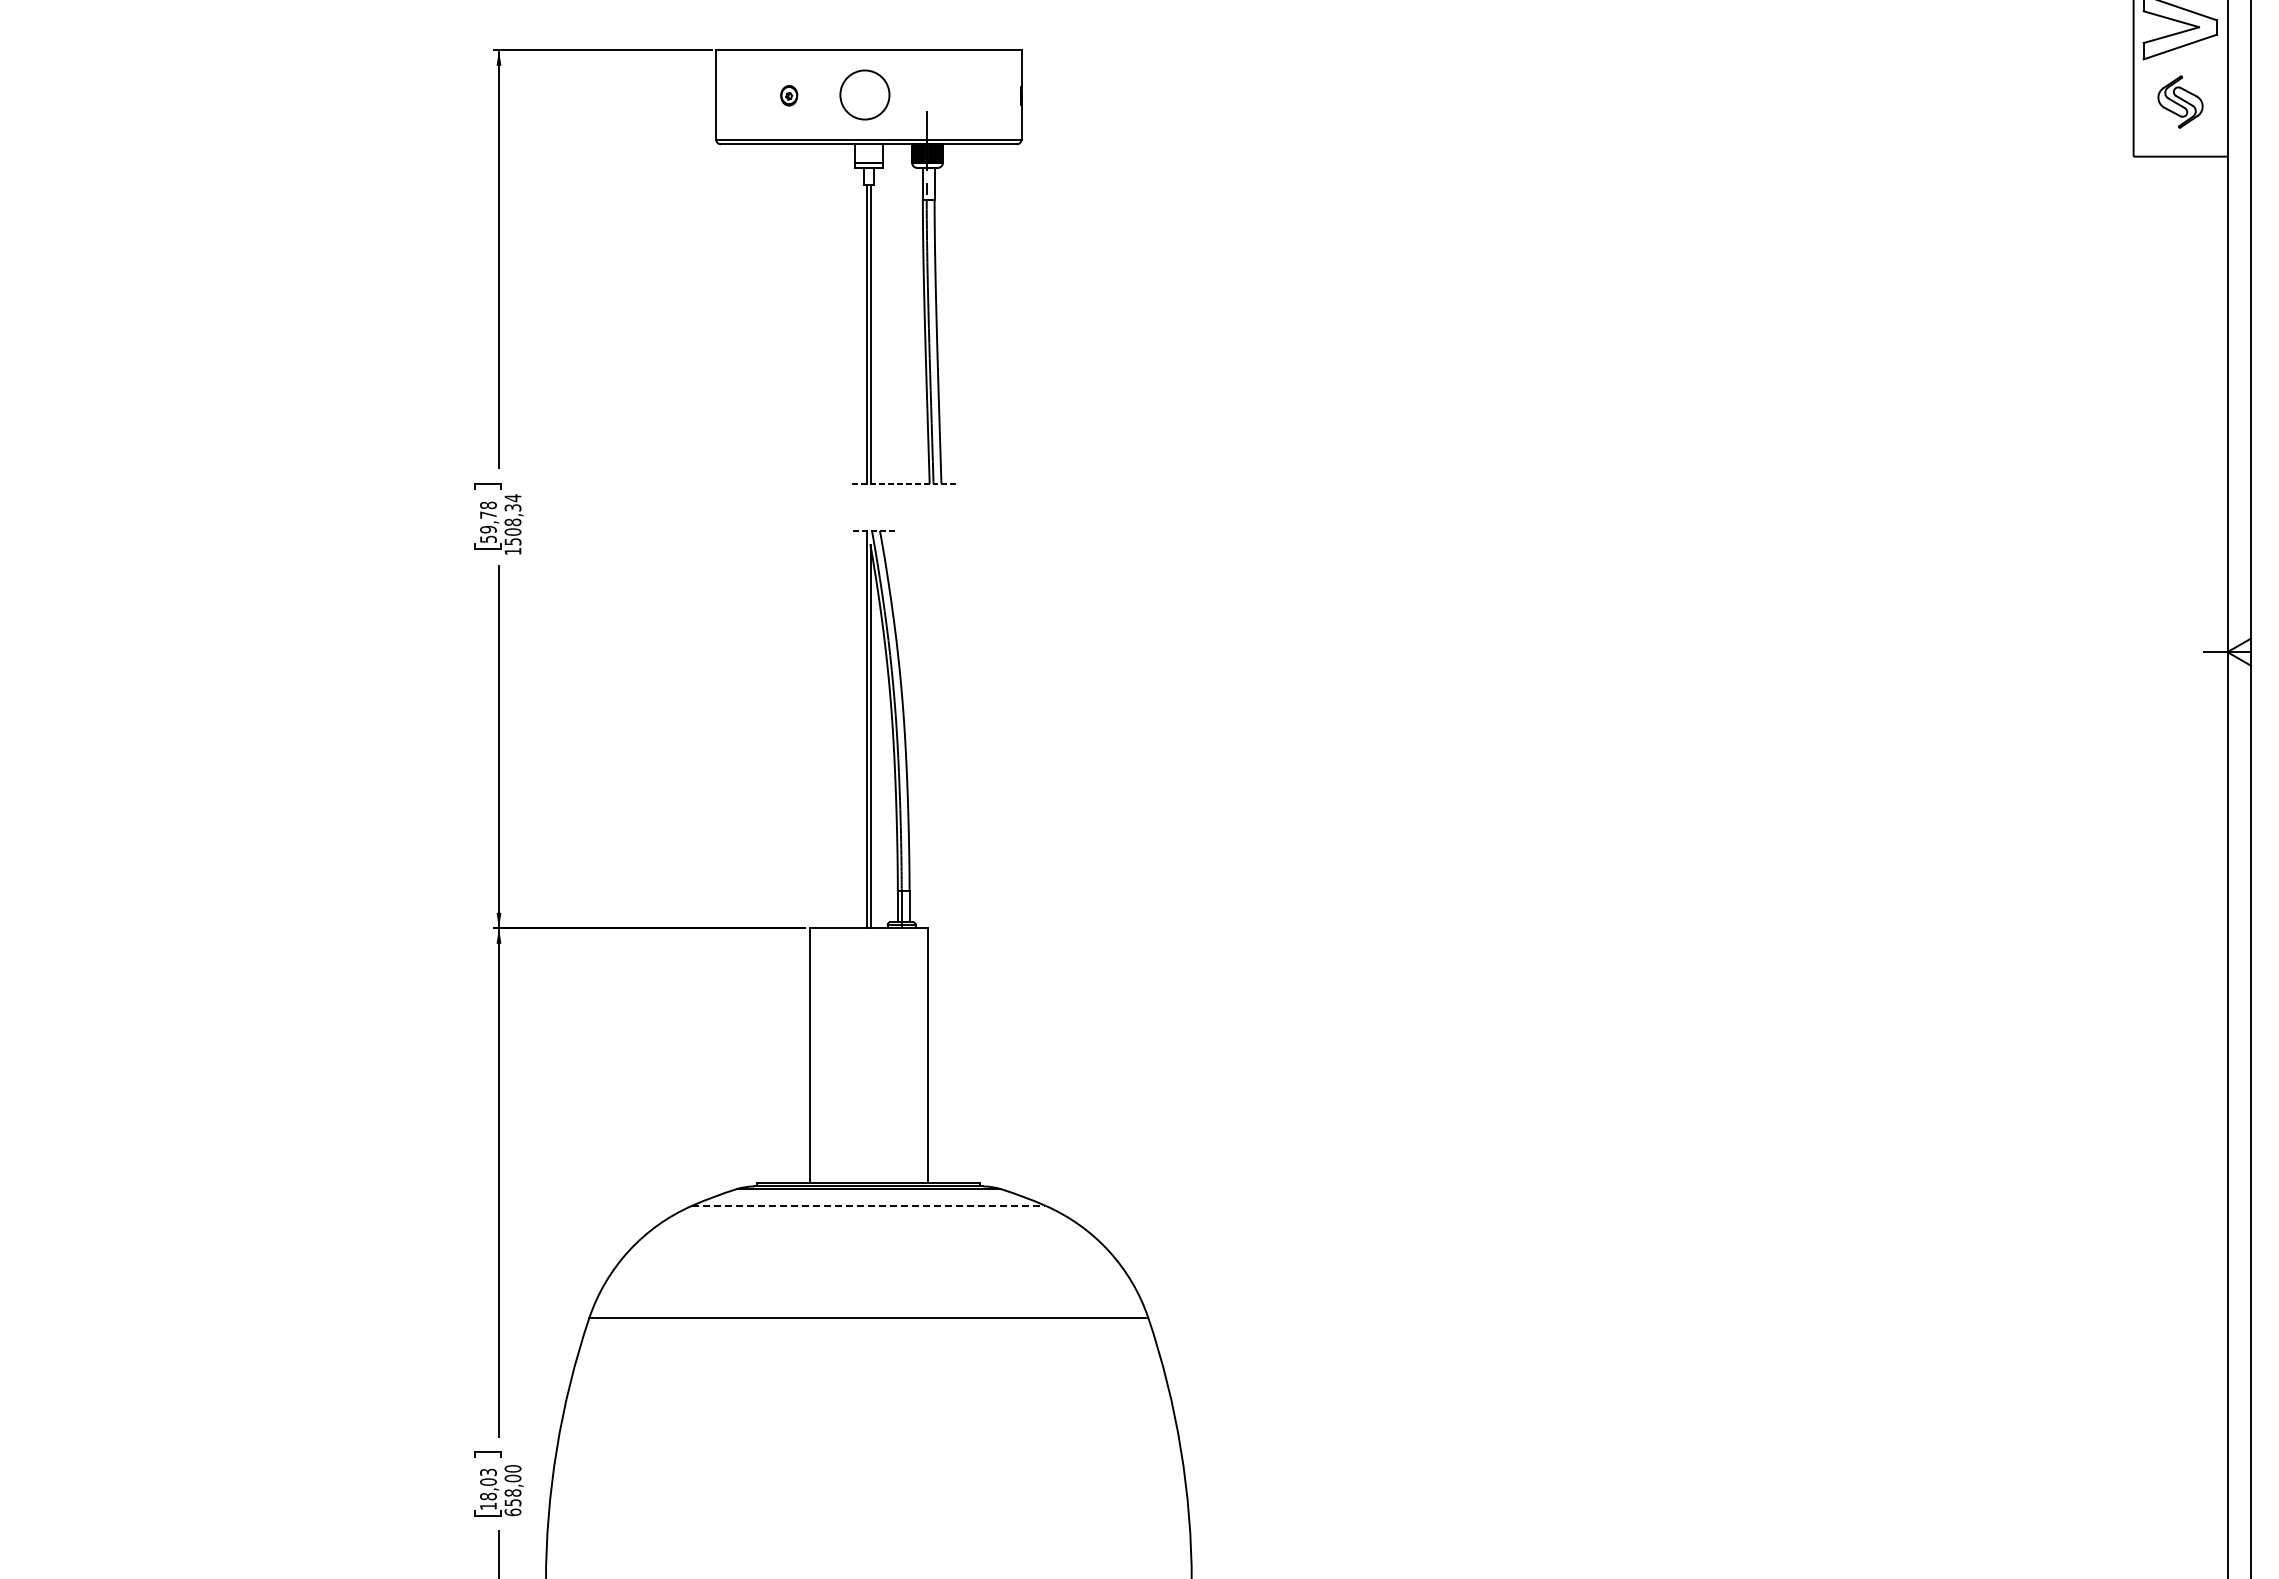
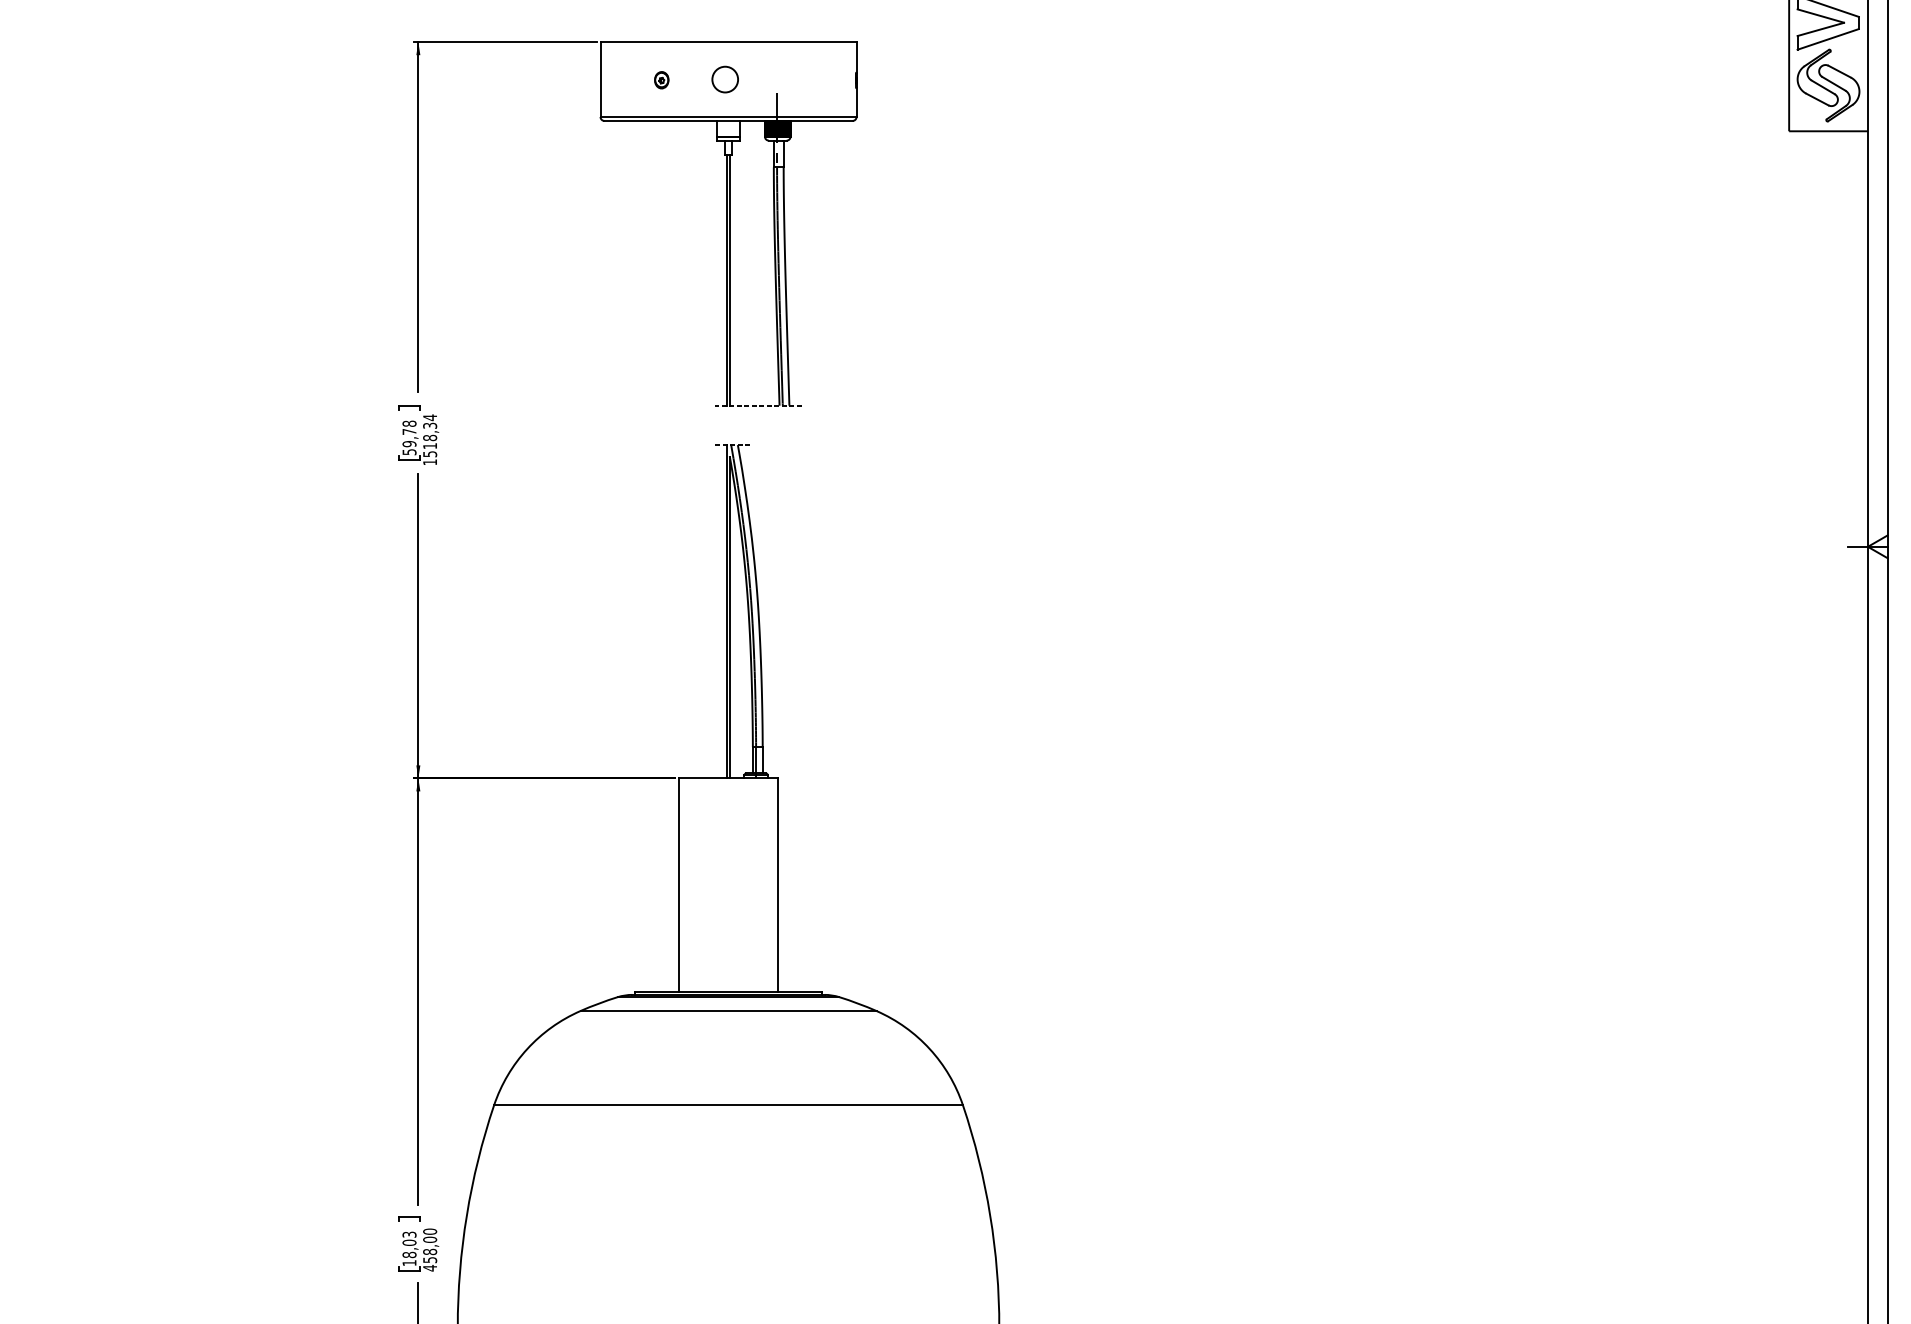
circle: (864, 94) -> (724, 79), size x0.62
part: (2180, 101) -> (1828, 85), size x1.67
text: (512, 531) -> (429, 445), 1508,34 -> 1518,34
line: (868, 1205) -> (728, 1010), dashed -> solid
text: (512, 1512) -> (429, 1268), 658,00 -> 458,00

